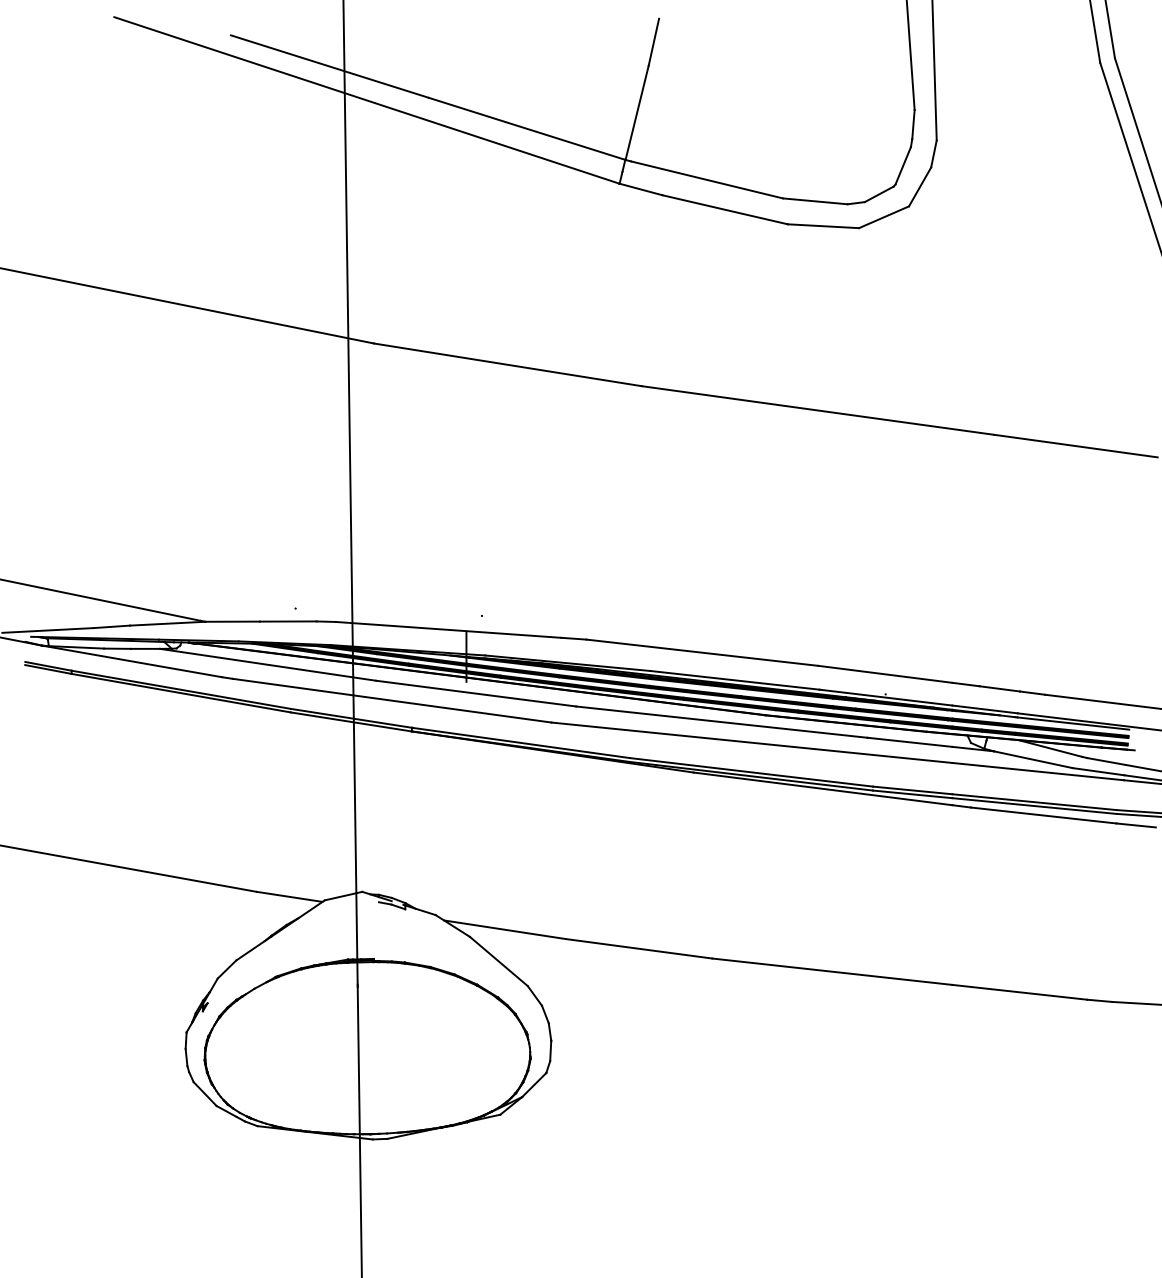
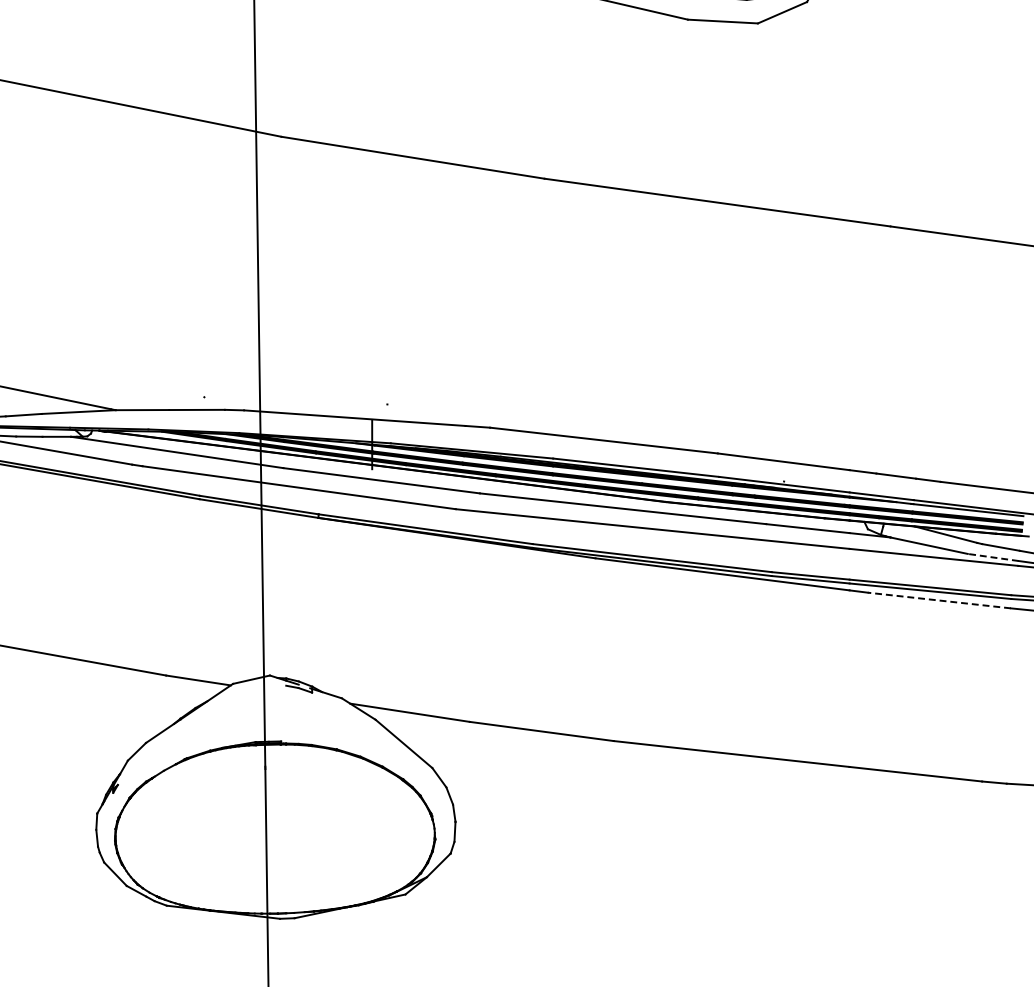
line: (1098, 771) -> (993, 557), solid -> dashed
line: (1043, 815) -> (939, 600), solid -> dashed

